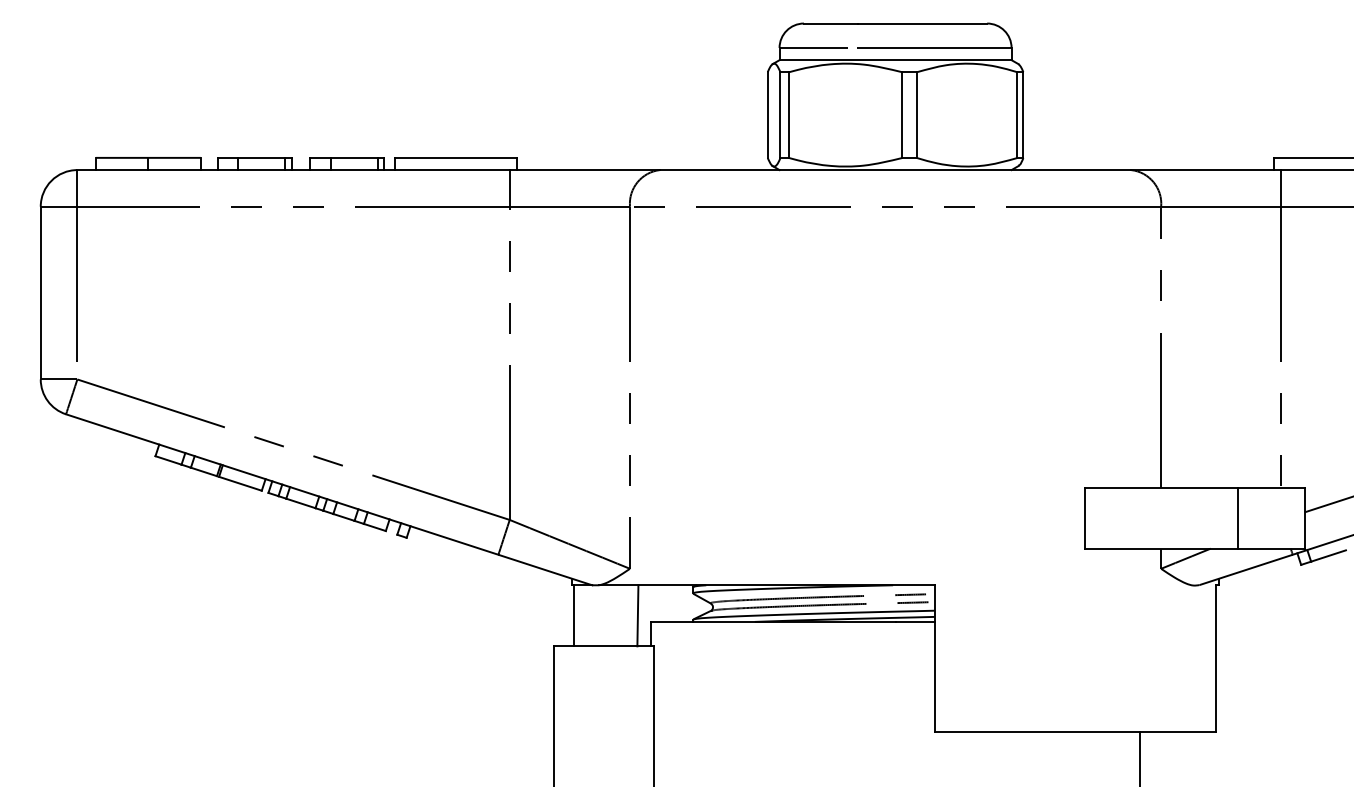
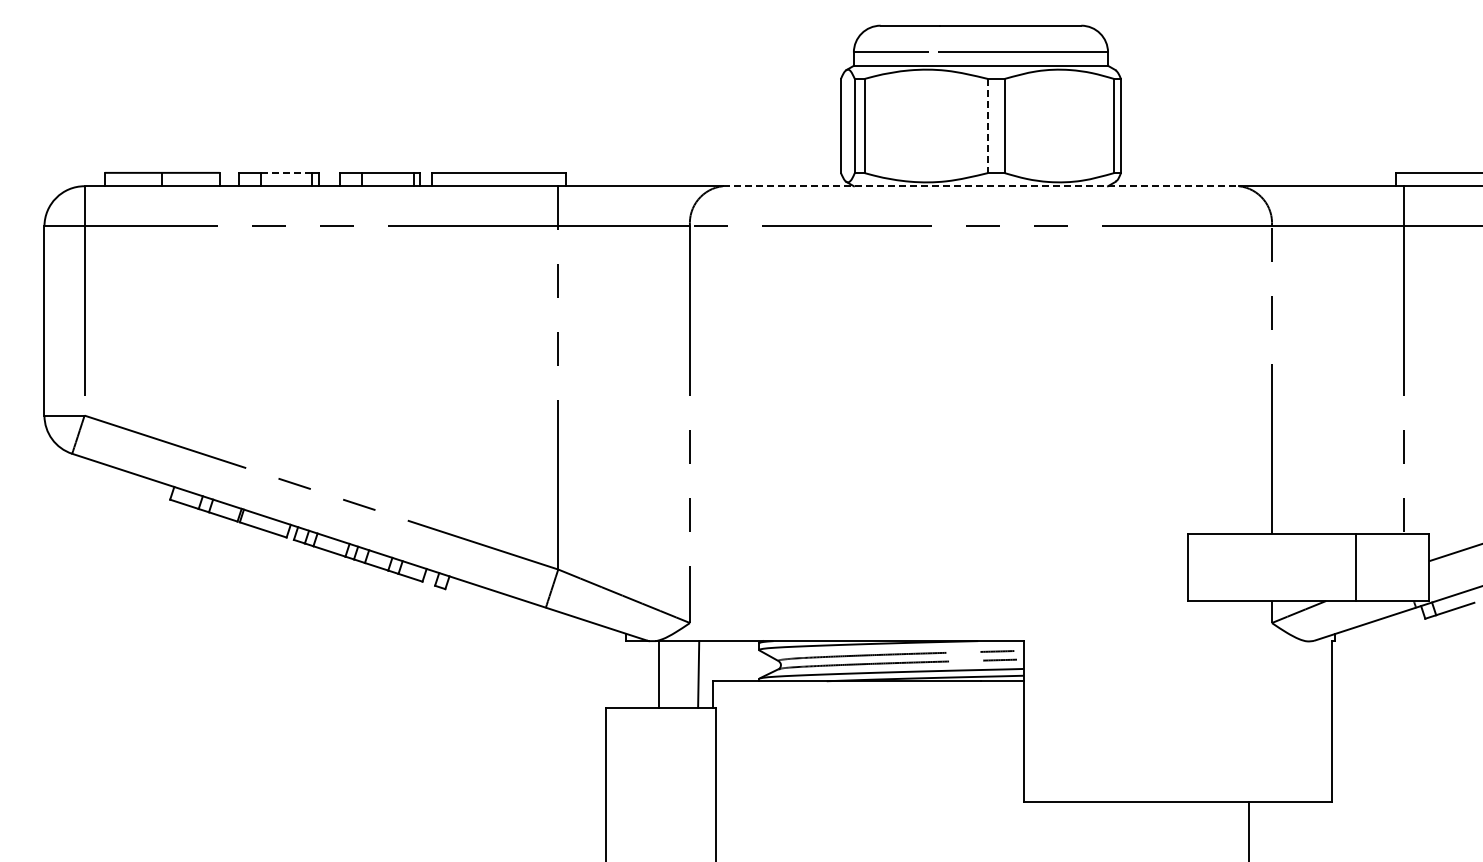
line: (901, 115) -> (987, 126), solid -> dashed
line: (261, 157) -> (286, 172), solid -> dashed
line: (896, 170) -> (981, 186), solid -> dashed
line: (574, 615) -> (659, 674), moved

